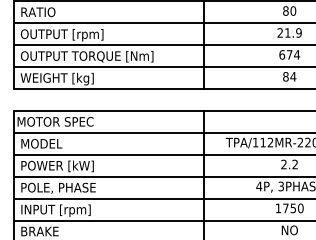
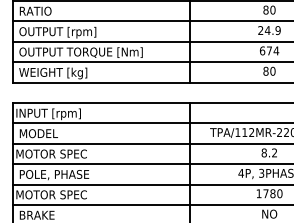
text: (287, 32) -> (267, 30), 21.9 -> 24.9
text: (293, 76) -> (273, 71), 84 -> 80
text: (55, 122) -> (51, 113), MOTOR SPEC -> INPUT [rpm]
text: (283, 164) -> (263, 152), 2.2 -> 8.2
text: (55, 166) -> (51, 154), POWER [kW] -> MOTOR SPEC
text: (293, 208) -> (273, 193), 1750 -> 1780
text: (55, 210) -> (51, 195), INPUT [rpm] -> MOTOR SPEC

